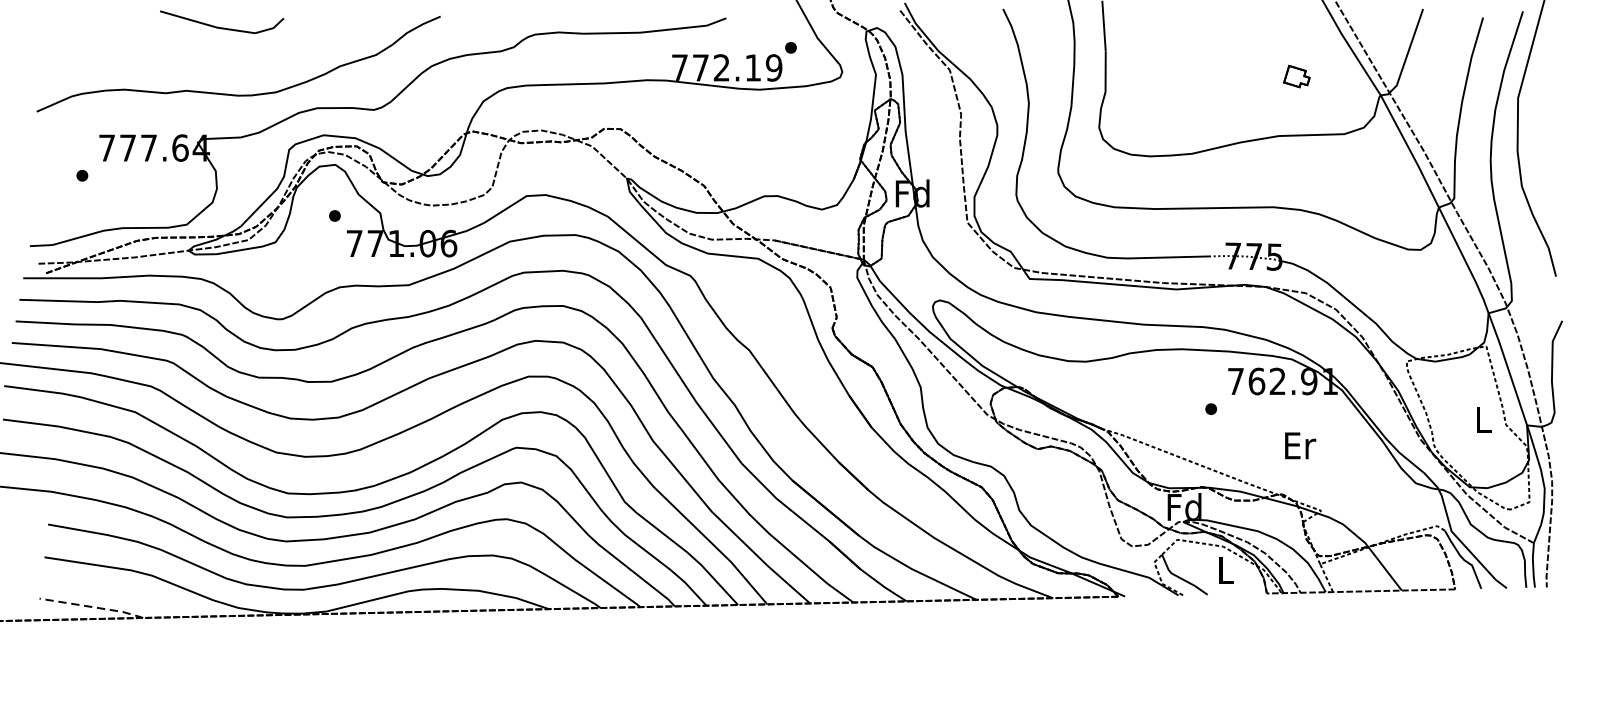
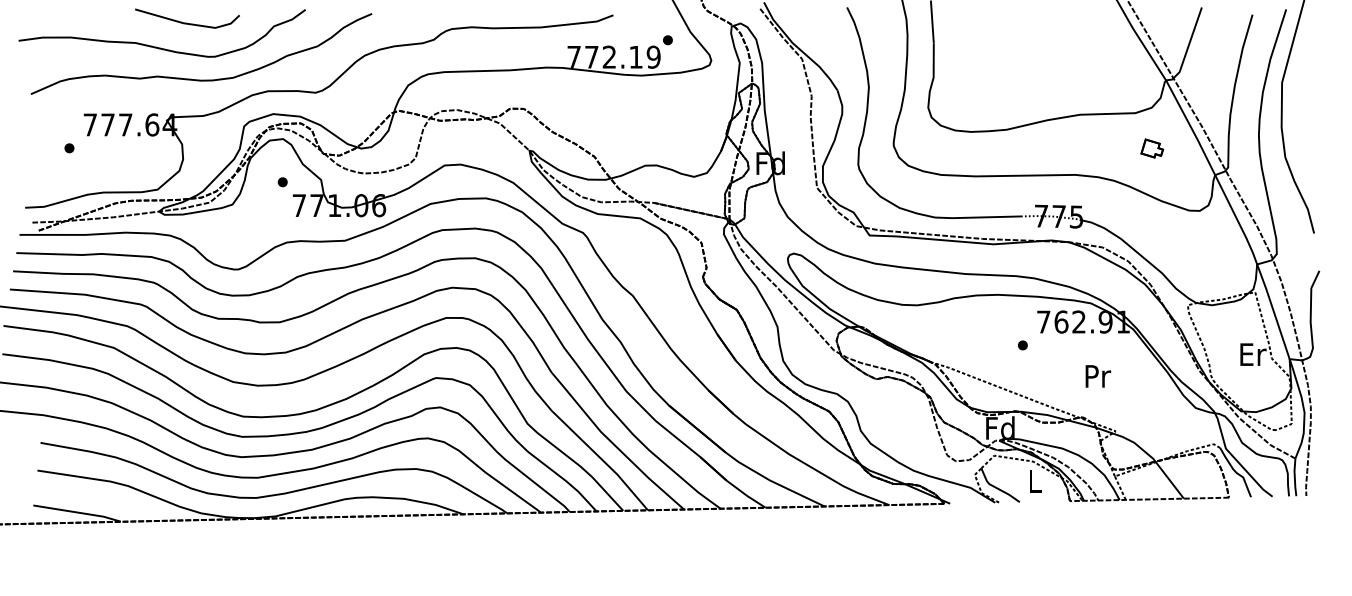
curve: (185, 55) -> (156, 46), added
part: (1296, 76) -> (1151, 148), moved
text: (1484, 419) -> (1253, 354), L -> Er
text: (1300, 445) -> (1098, 376), Er -> Pr
line: (93, 606) -> (78, 512), dashed -> solid

